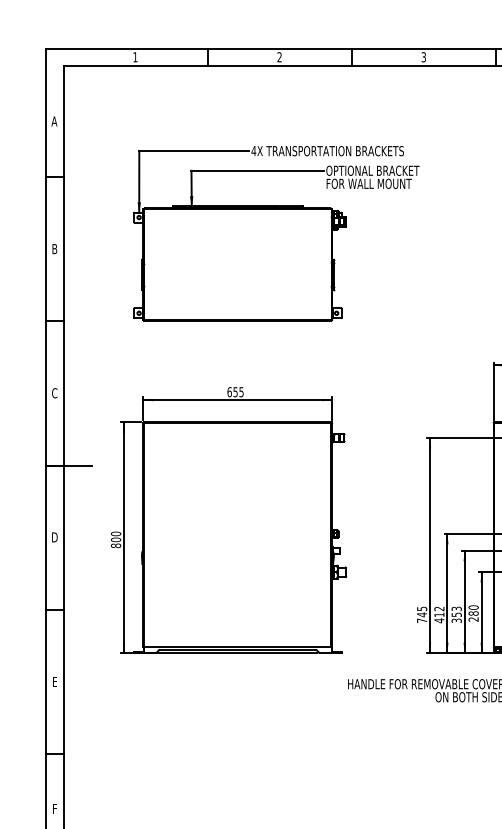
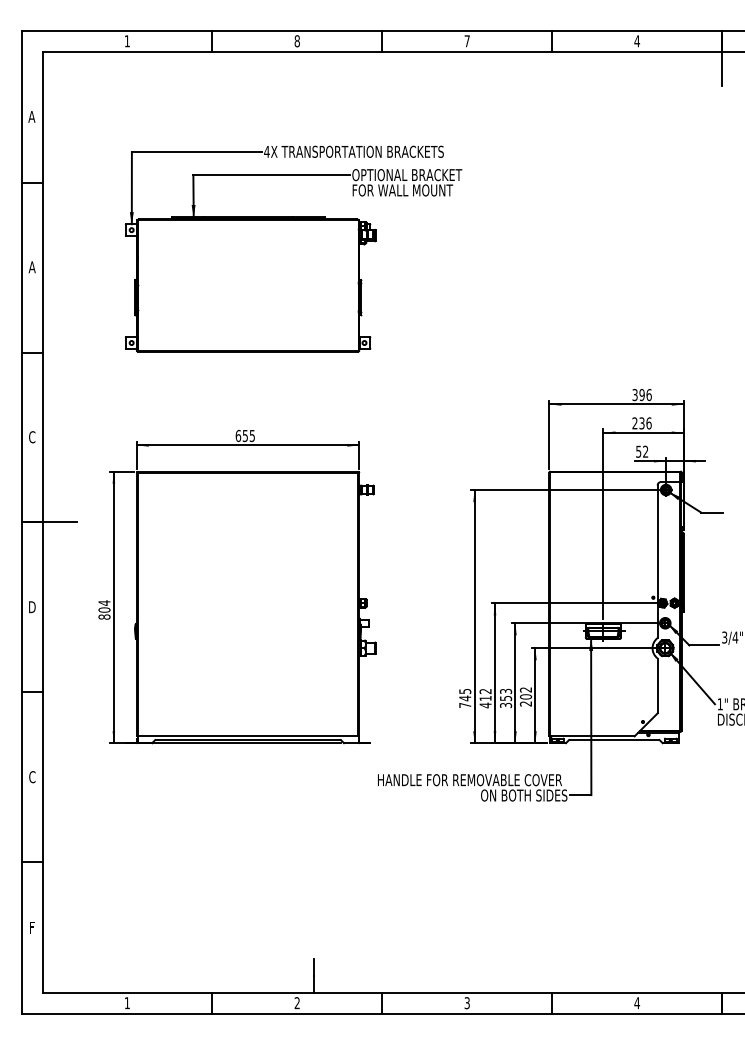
text: (278, 57) -> (296, 41), 2 -> 8
text: (423, 57) -> (466, 41), 3 -> 7
text: (54, 249) -> (31, 267), B -> A
text: (116, 533) -> (104, 602), 800 -> 804
text: (474, 610) -> (526, 693), 280 -> 202
text: (54, 681) -> (32, 777), E -> C

